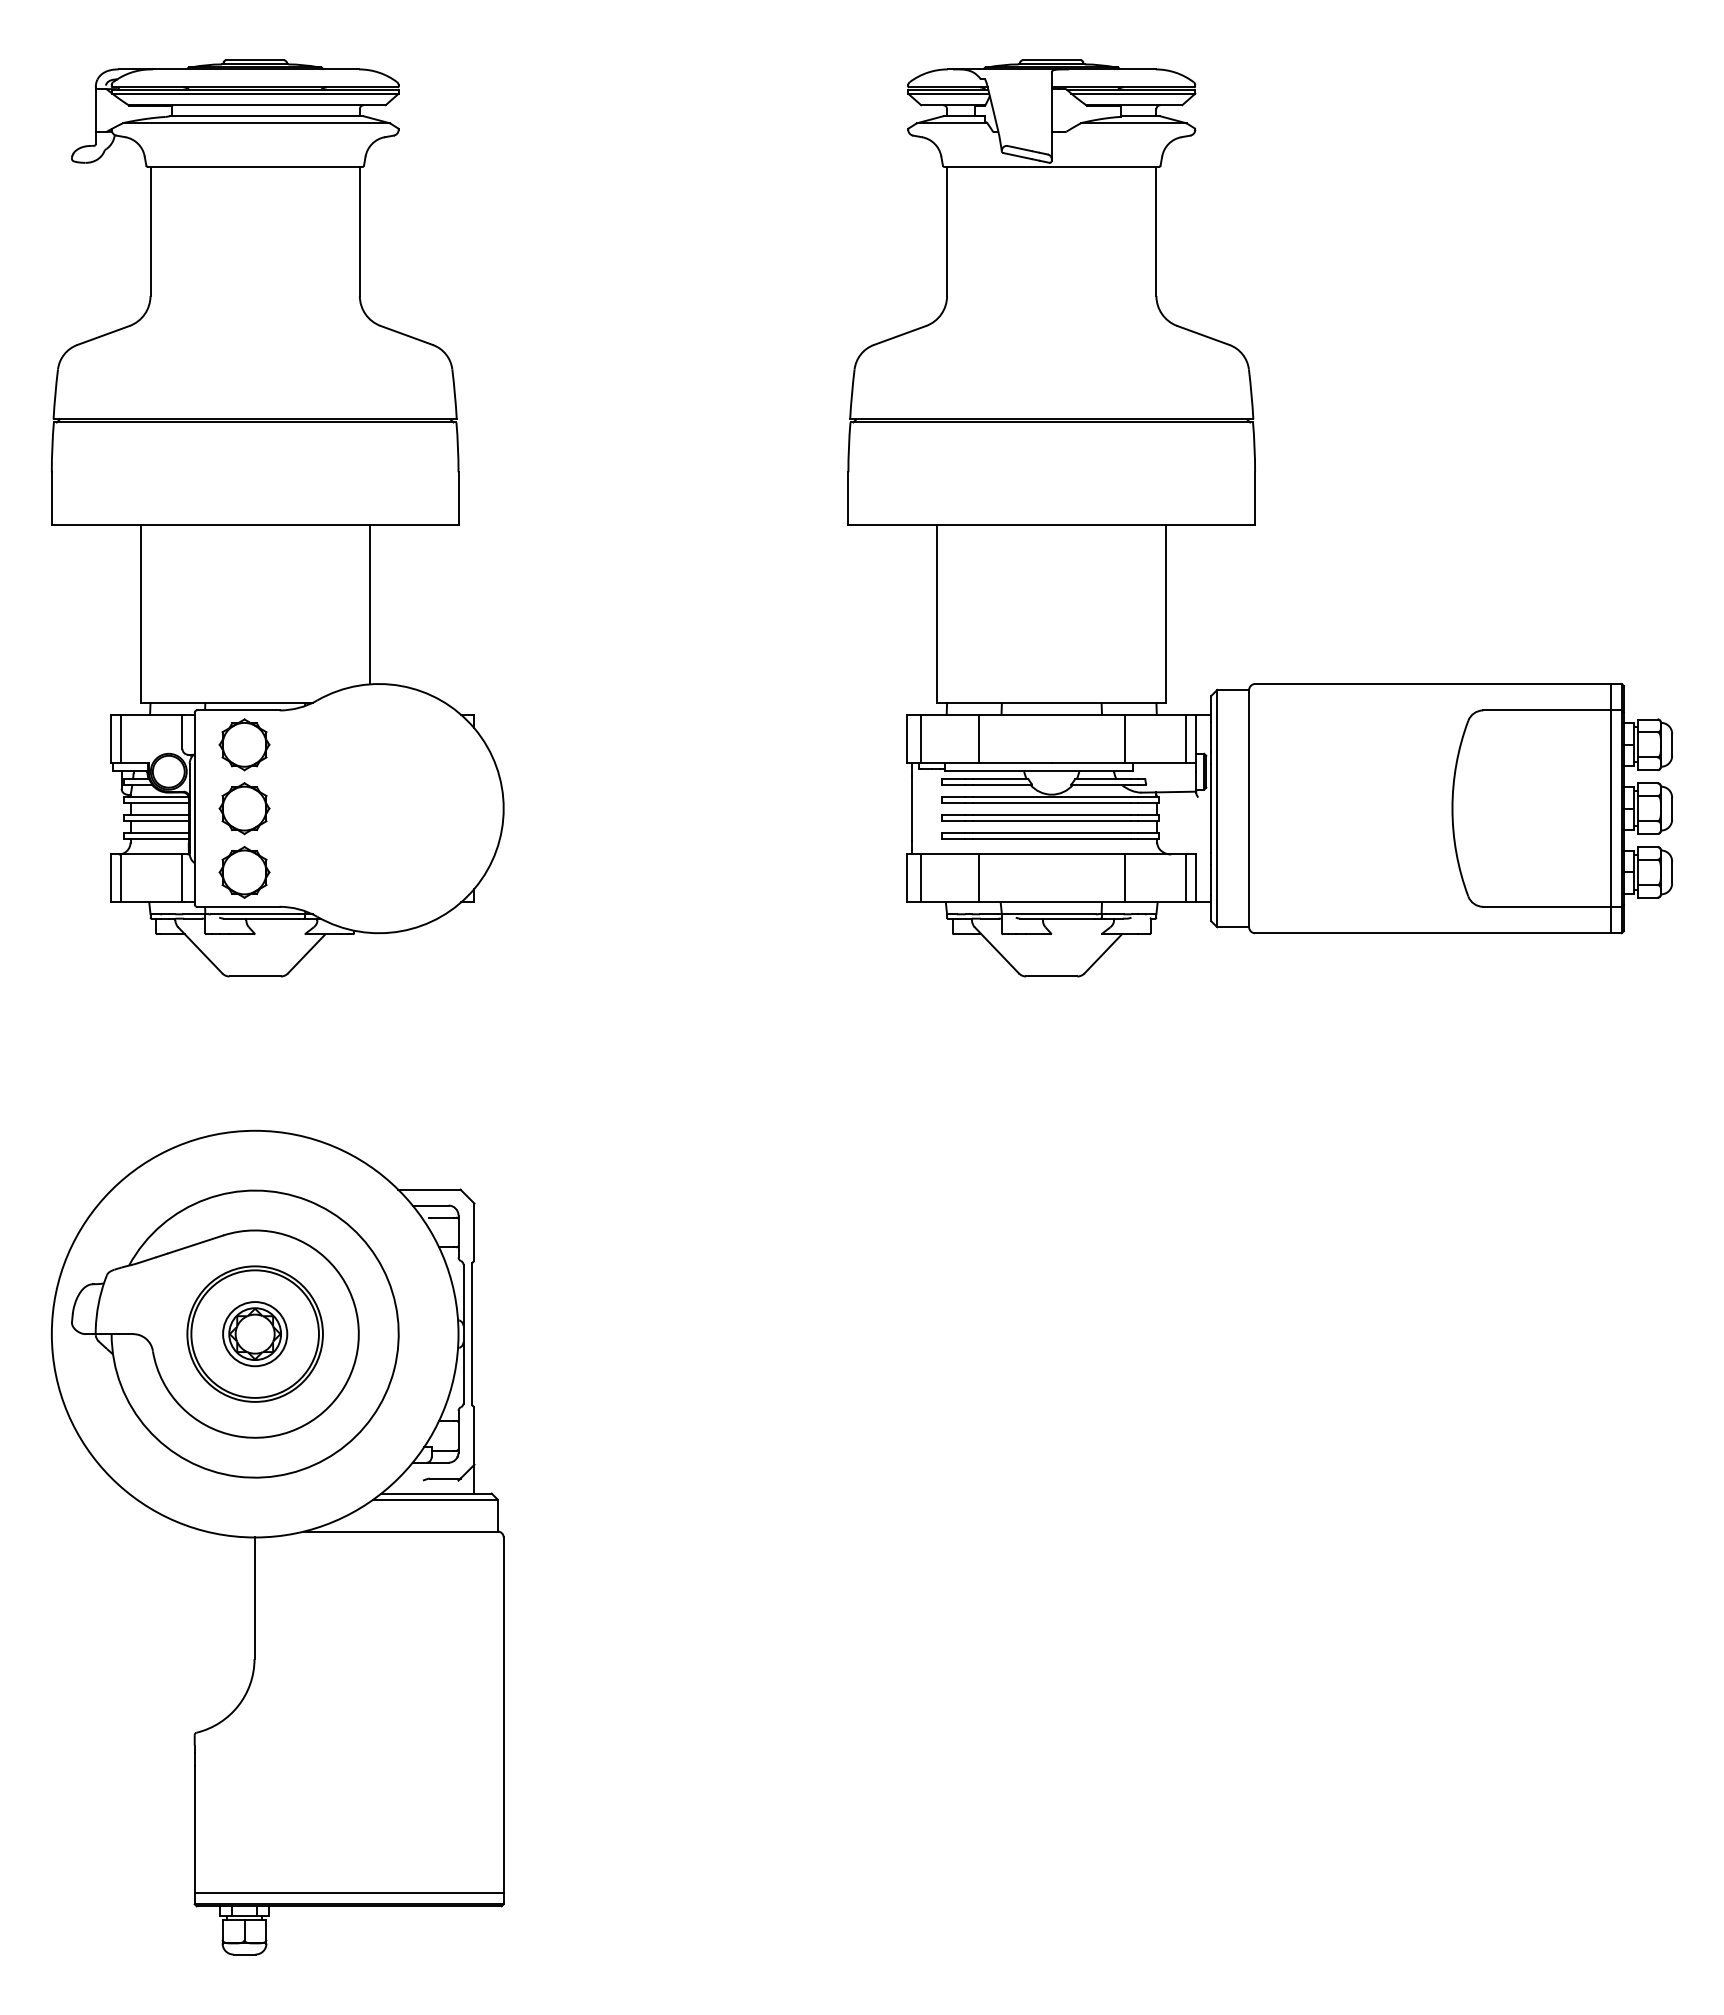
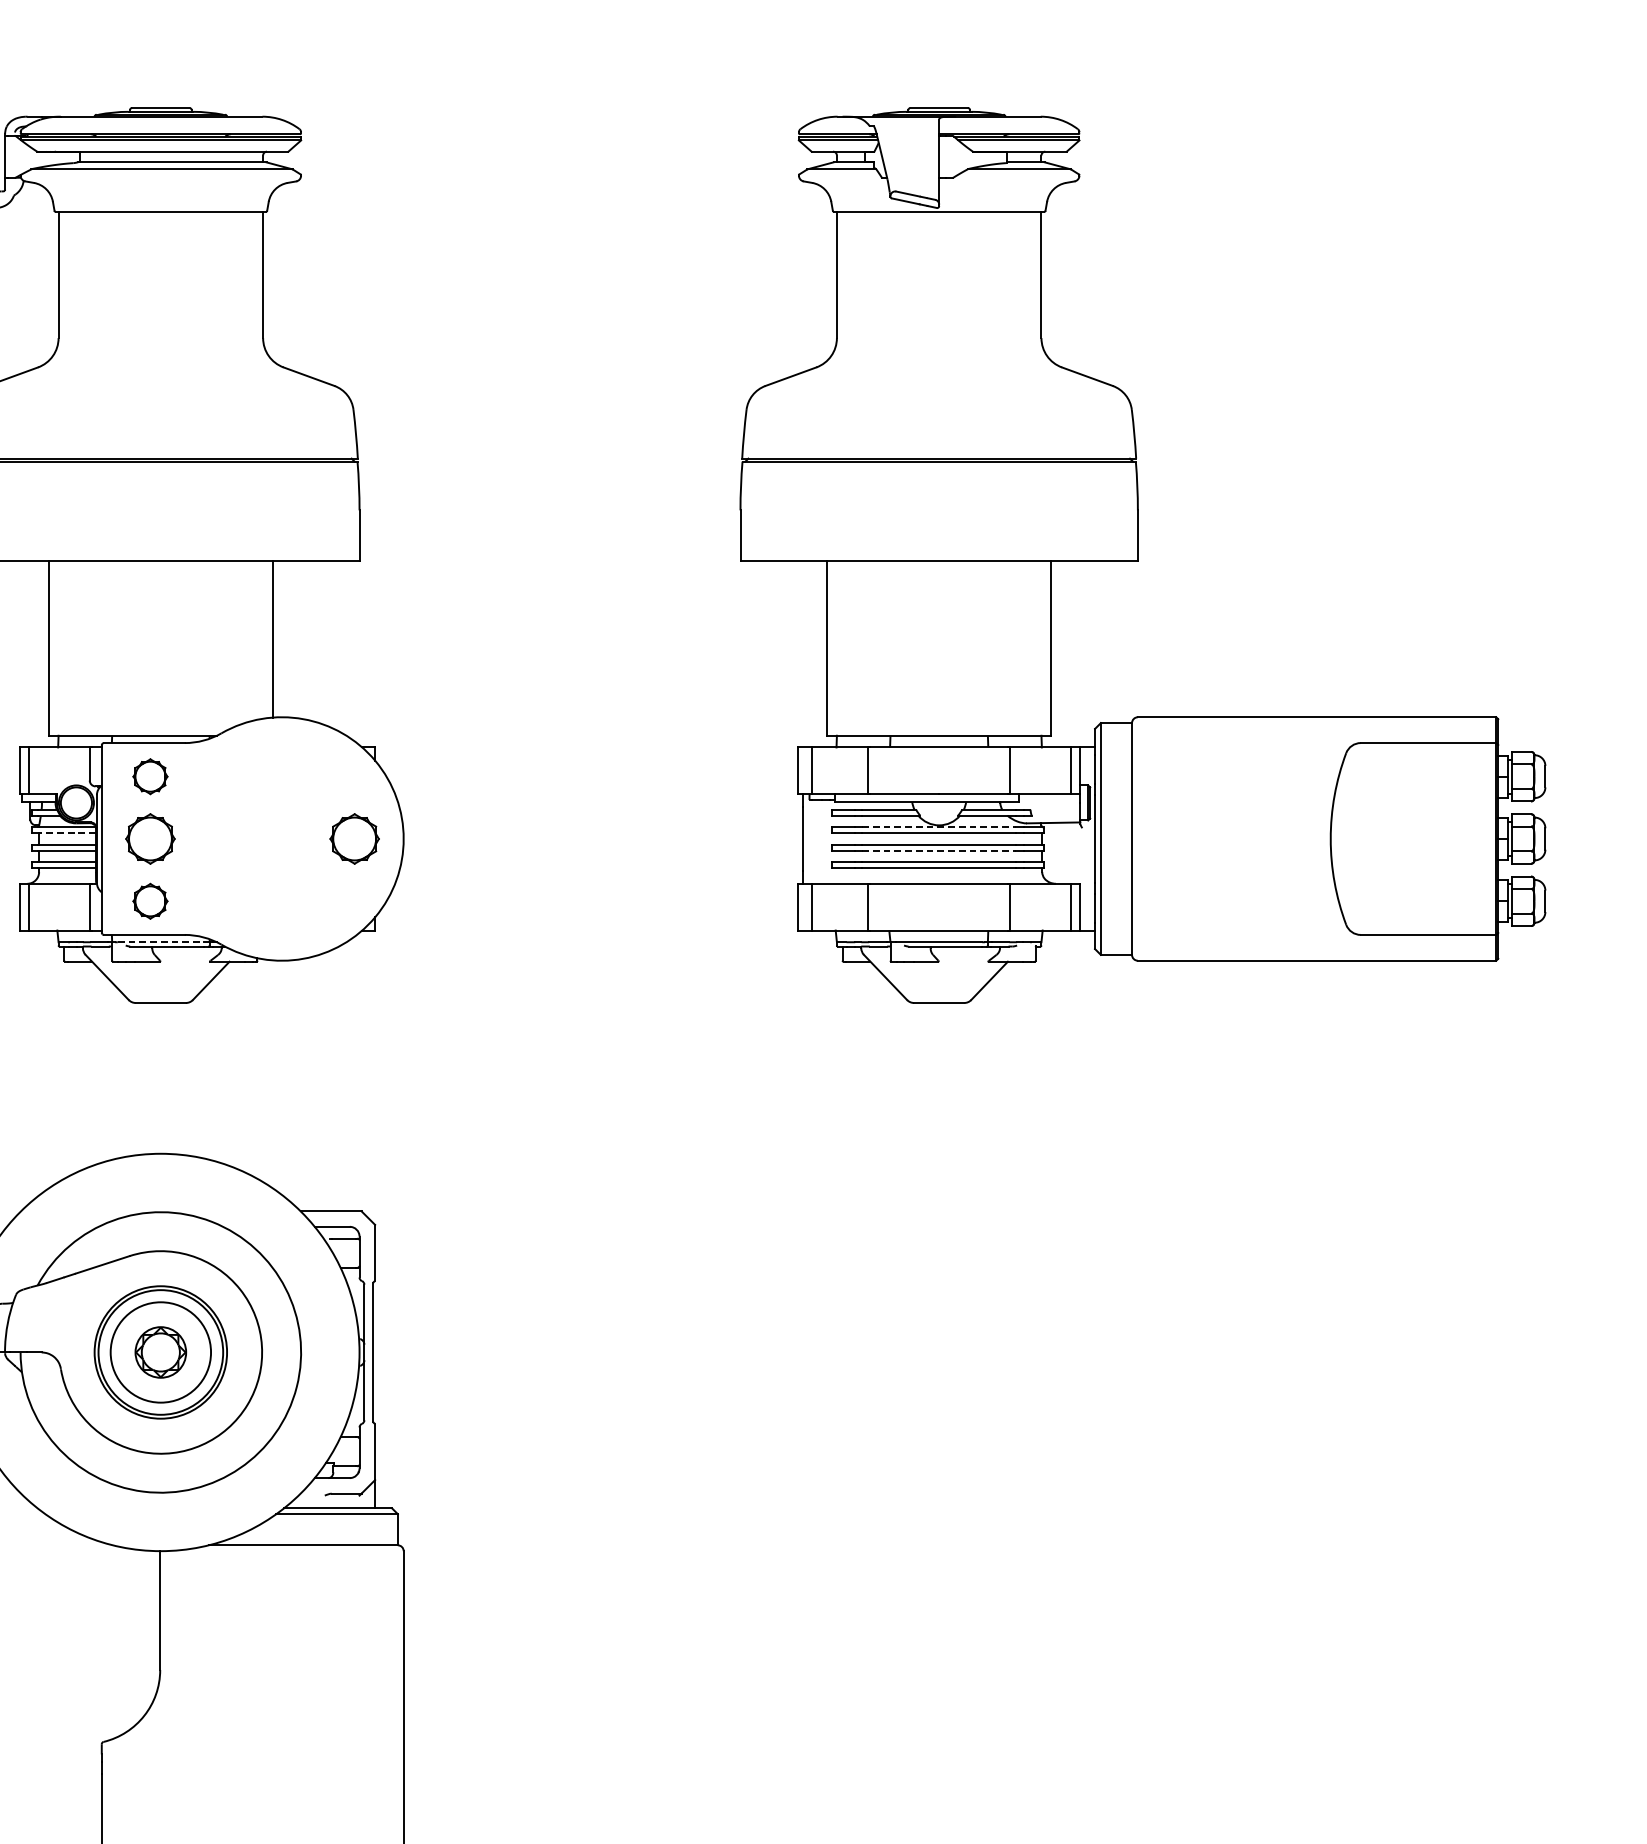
part: (244, 744) -> (150, 776), size x0.7
line: (1051, 796) -> (938, 827), solid -> dashed
line: (158, 802) -> (66, 833), solid -> dashed
part: (453, 808) -> (354, 838), added
line: (1610, 808) -> (1485, 838), removed
line: (1051, 820) -> (938, 850), solid -> dashed
part: (244, 872) -> (150, 901), size x0.7
line: (255, 914) -> (161, 942), solid -> dashed
circle: (255, 1334) -> (161, 1352), size x1.6

